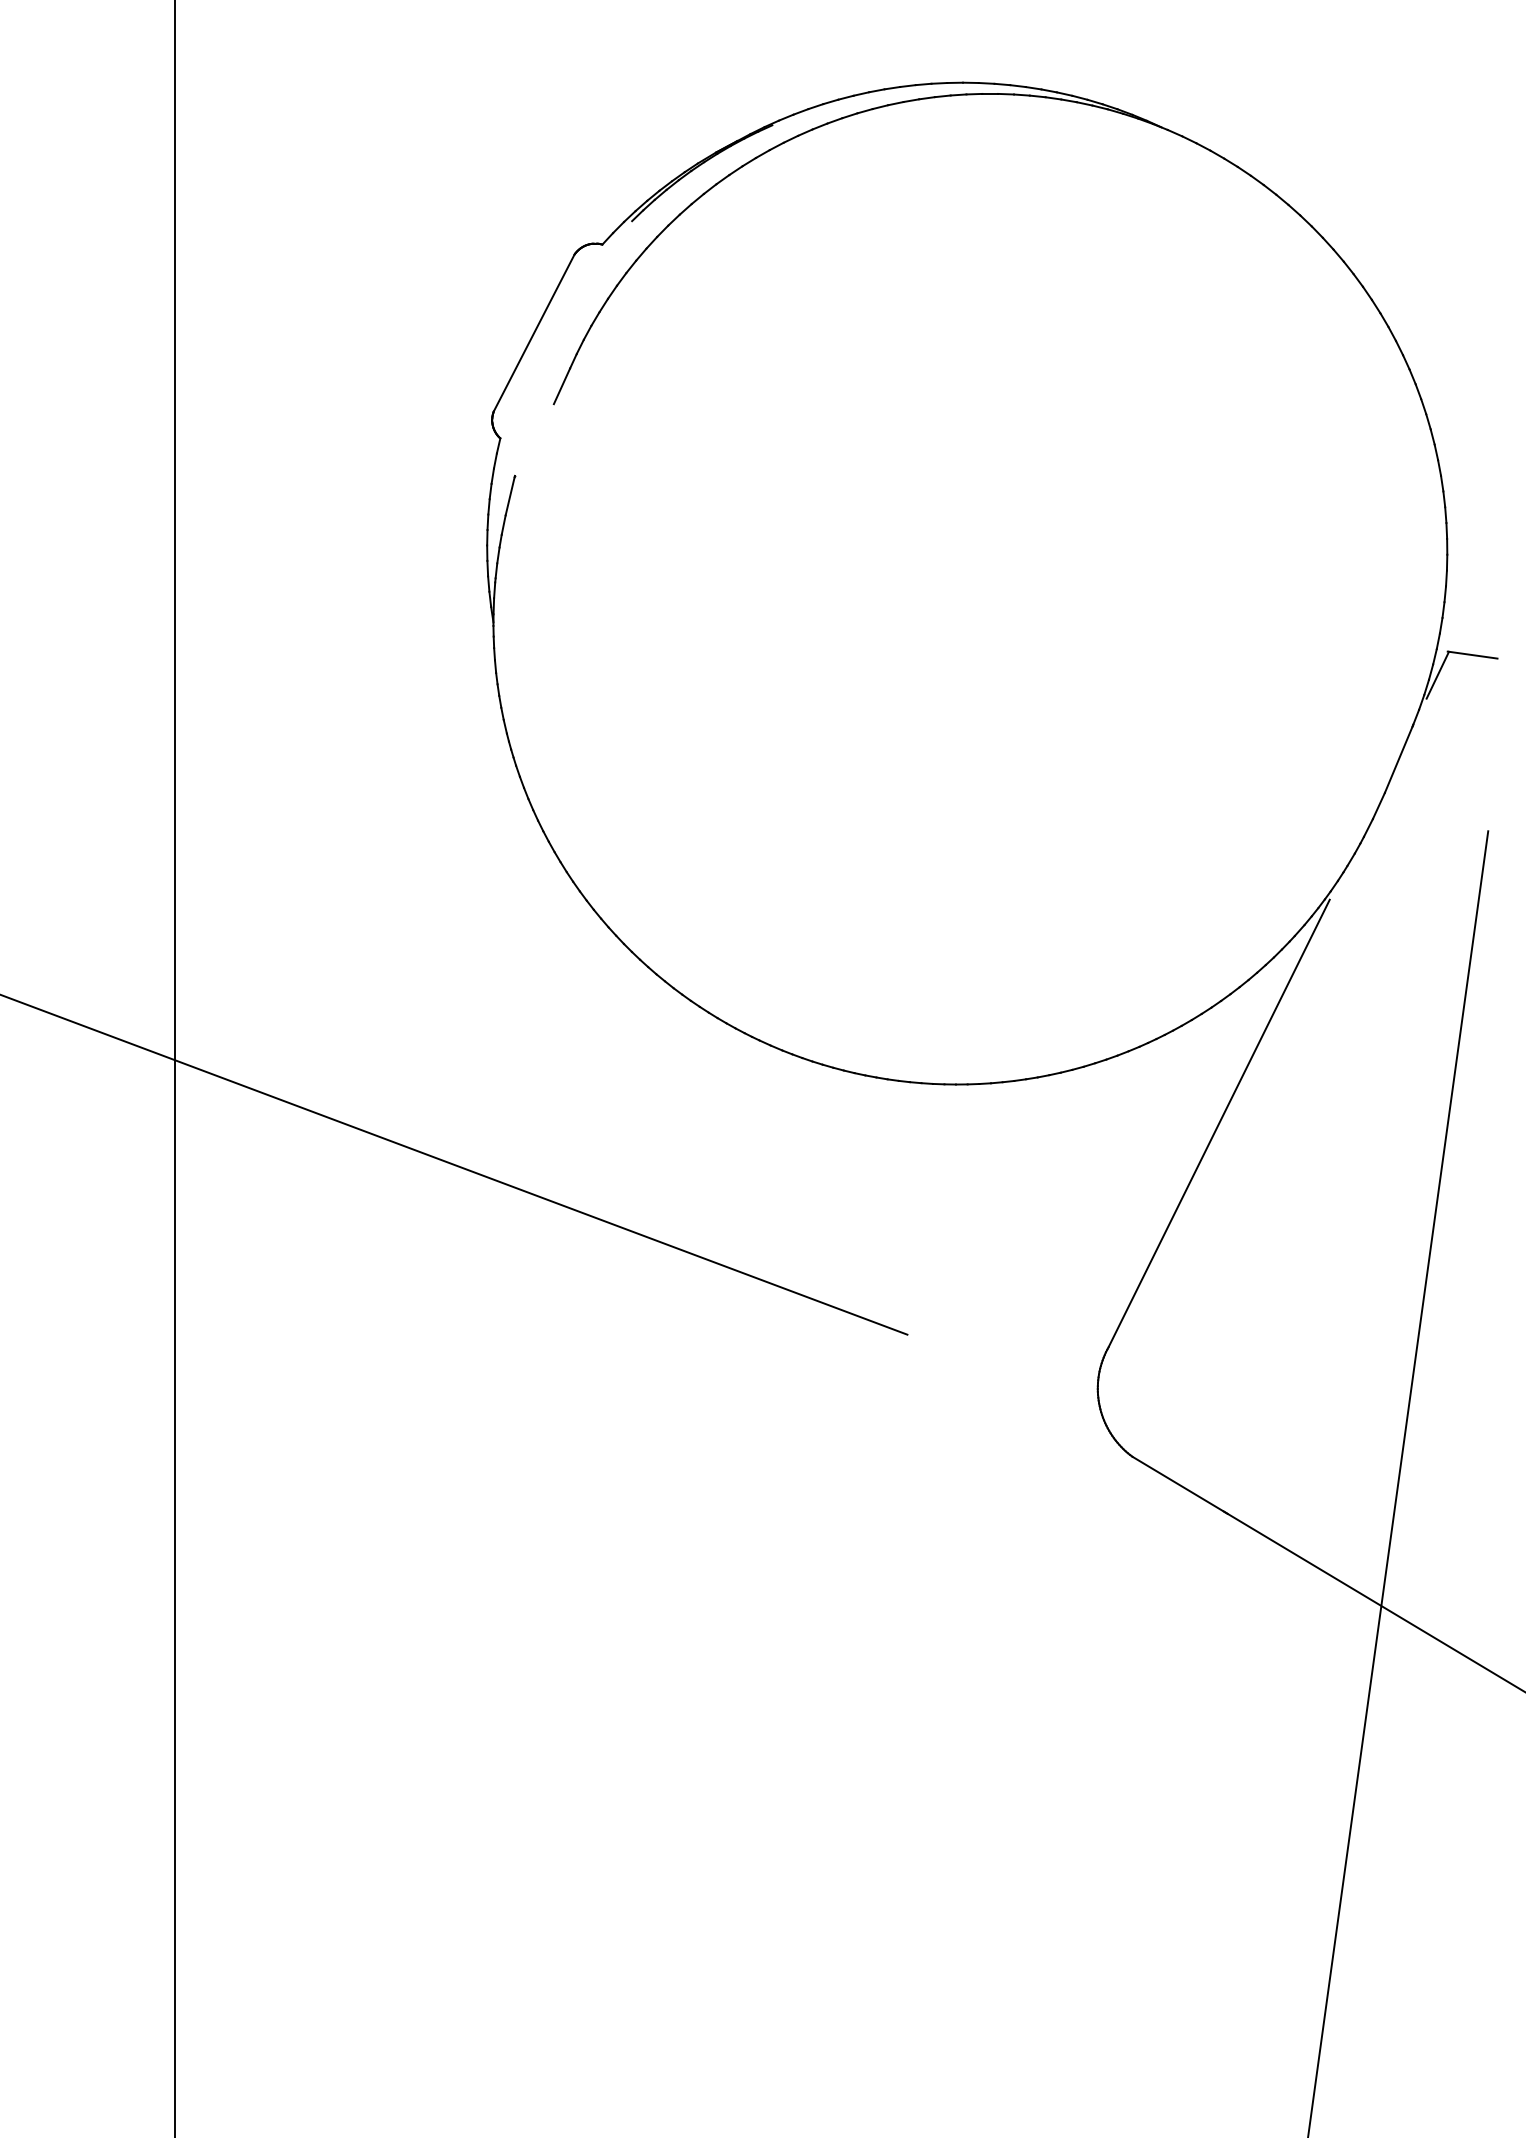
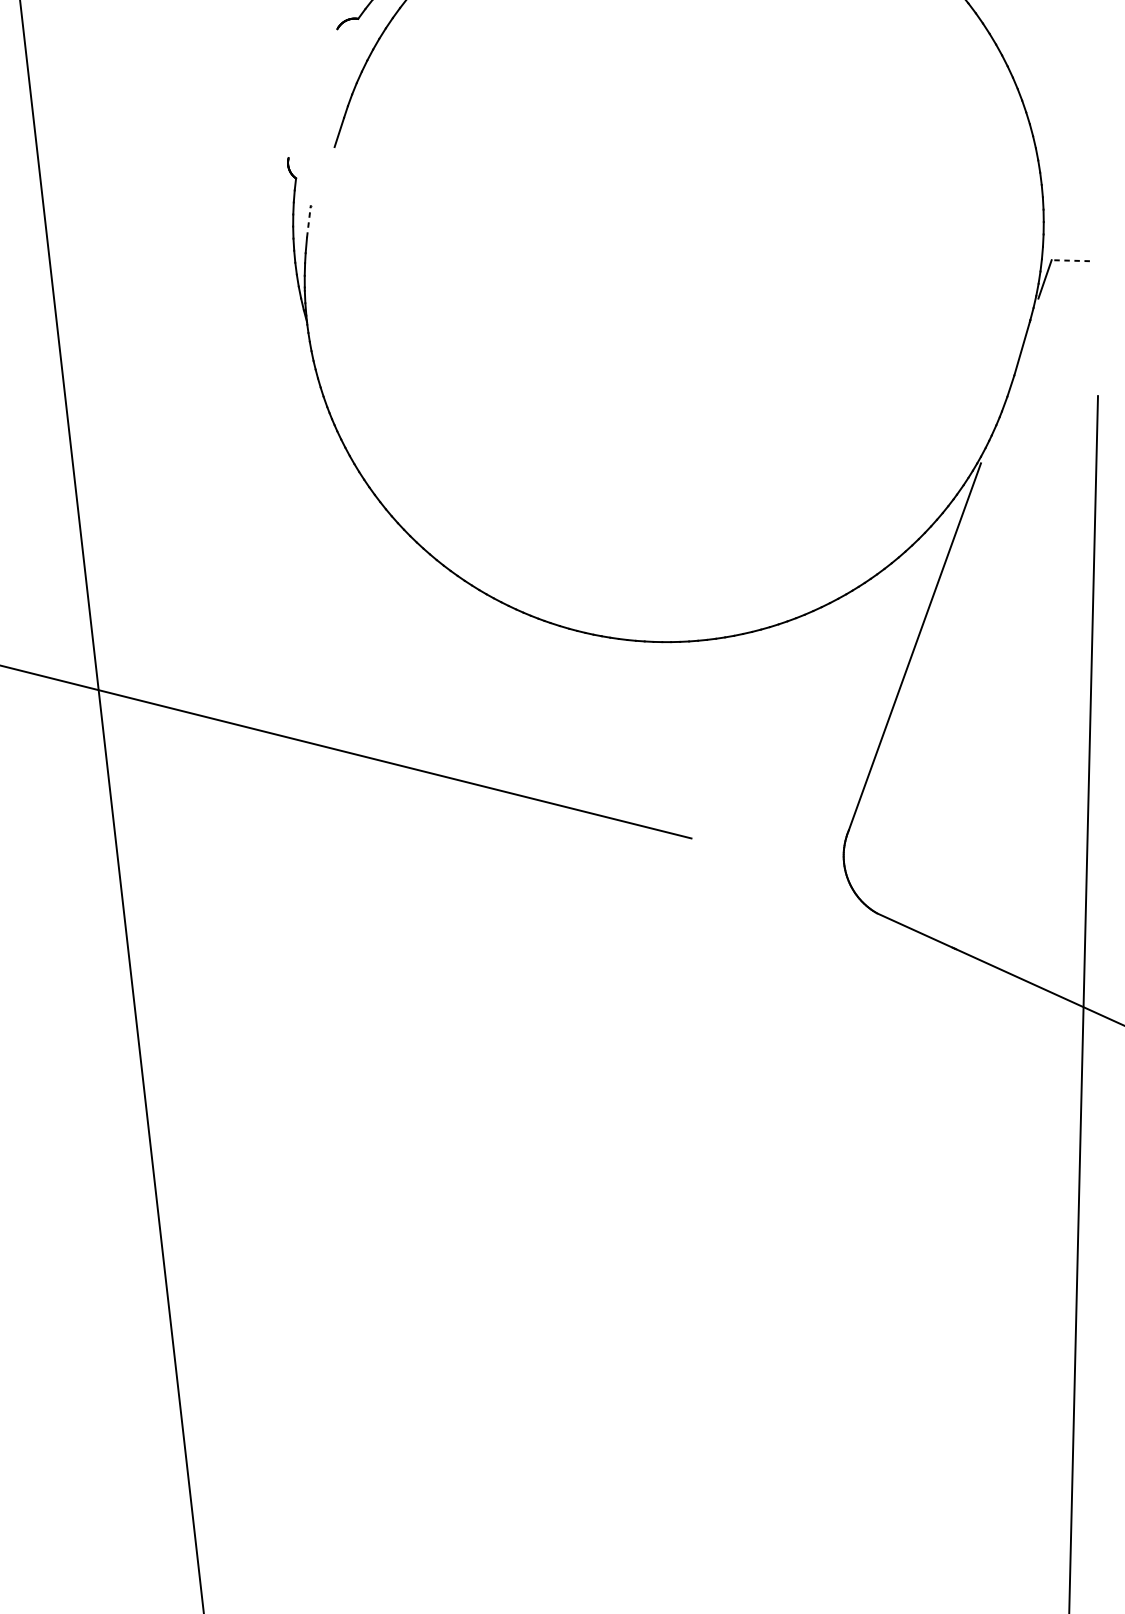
line: (533, 332) -> (312, 93), removed
line: (510, 496) -> (309, 222), solid -> dashed
line: (1472, 655) -> (1070, 261), solid -> dashed

